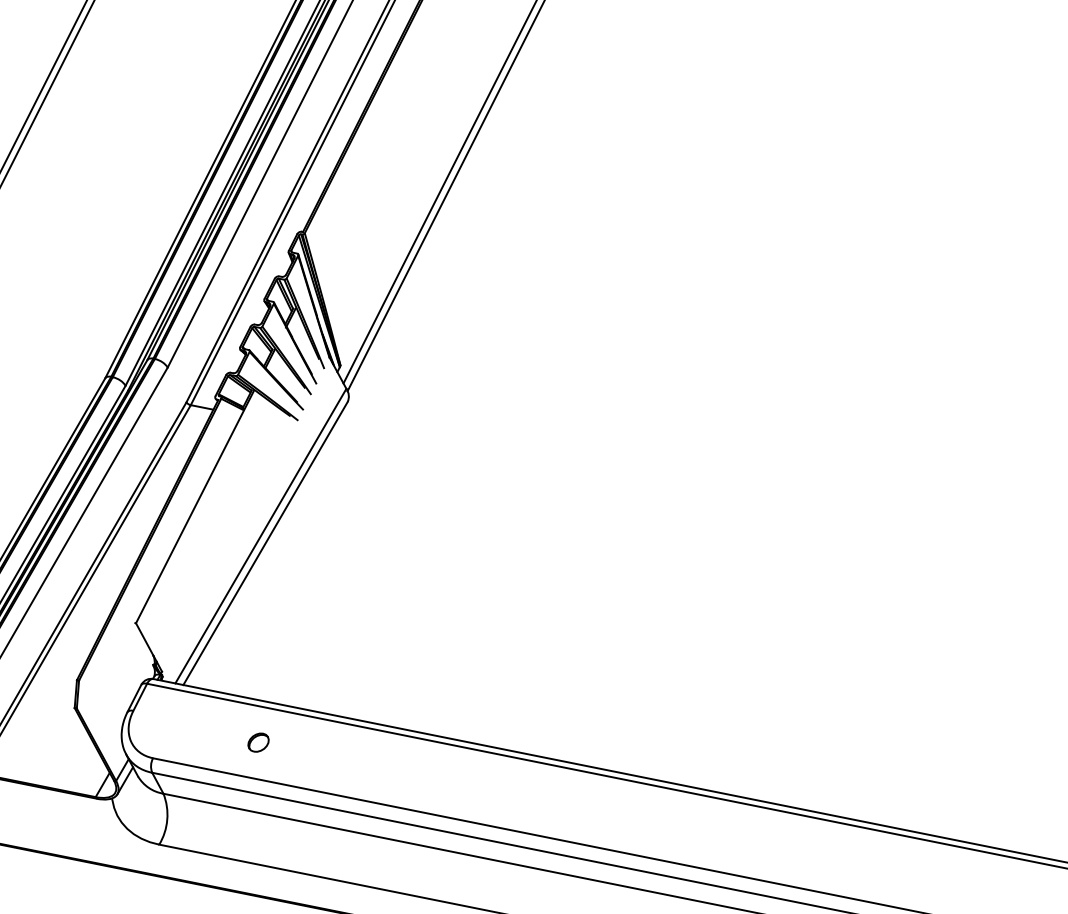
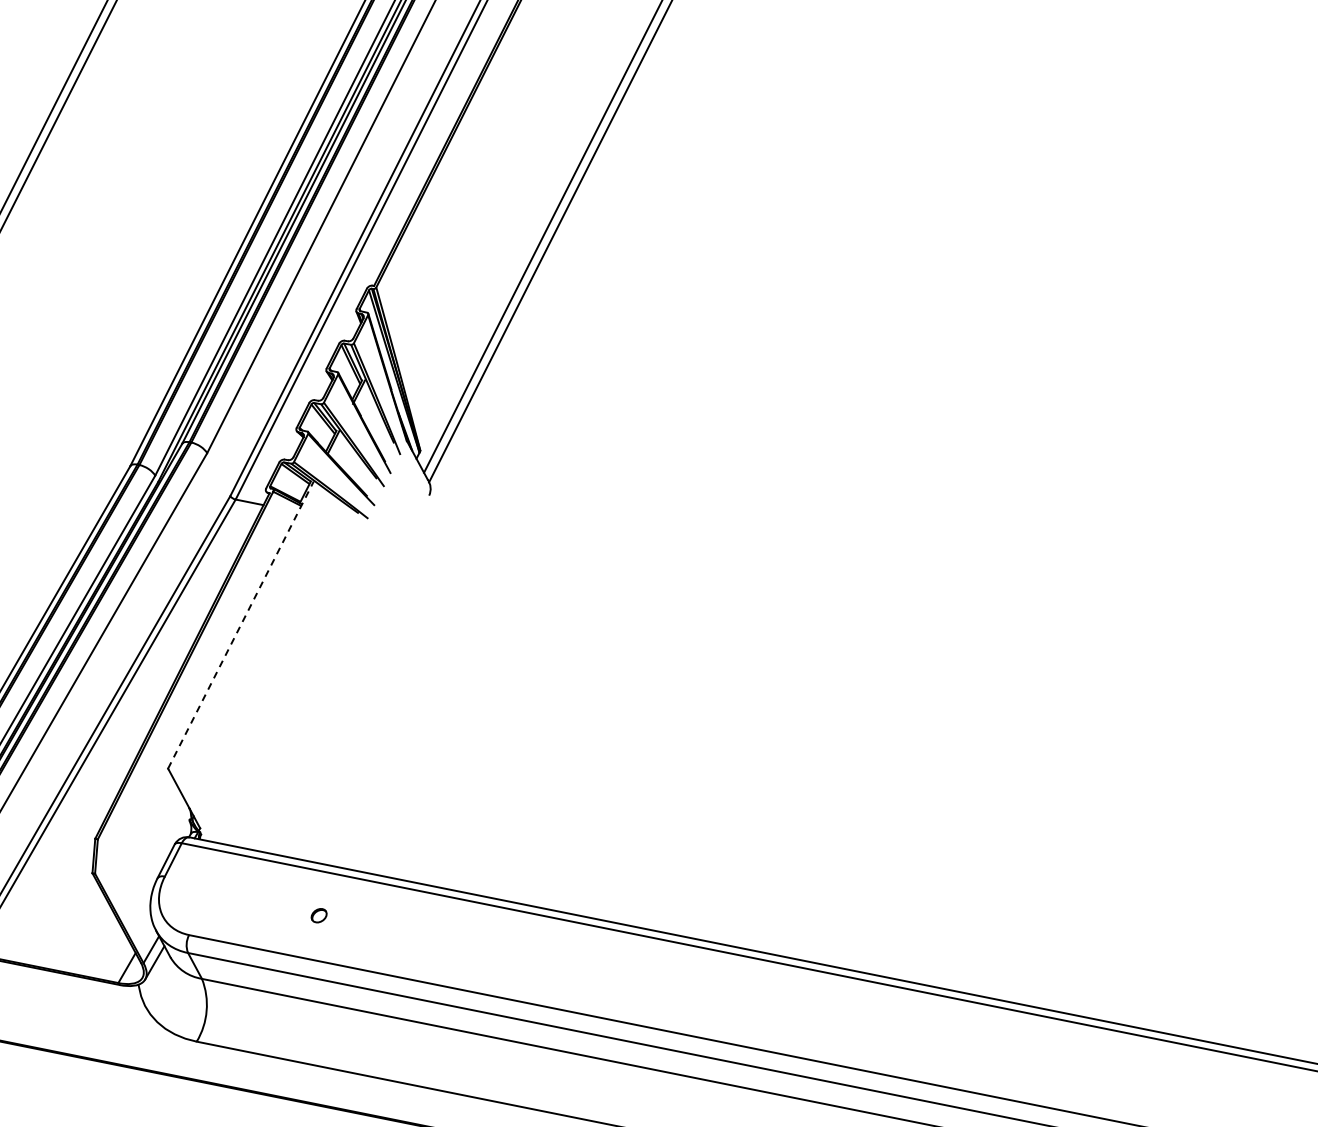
line: (194, 507) -> (240, 625), solid -> dashed
line: (260, 535) -> (321, 660), removed
line: (265, 542) -> (327, 669), removed
part: (257, 742) -> (318, 915), size x0.6

